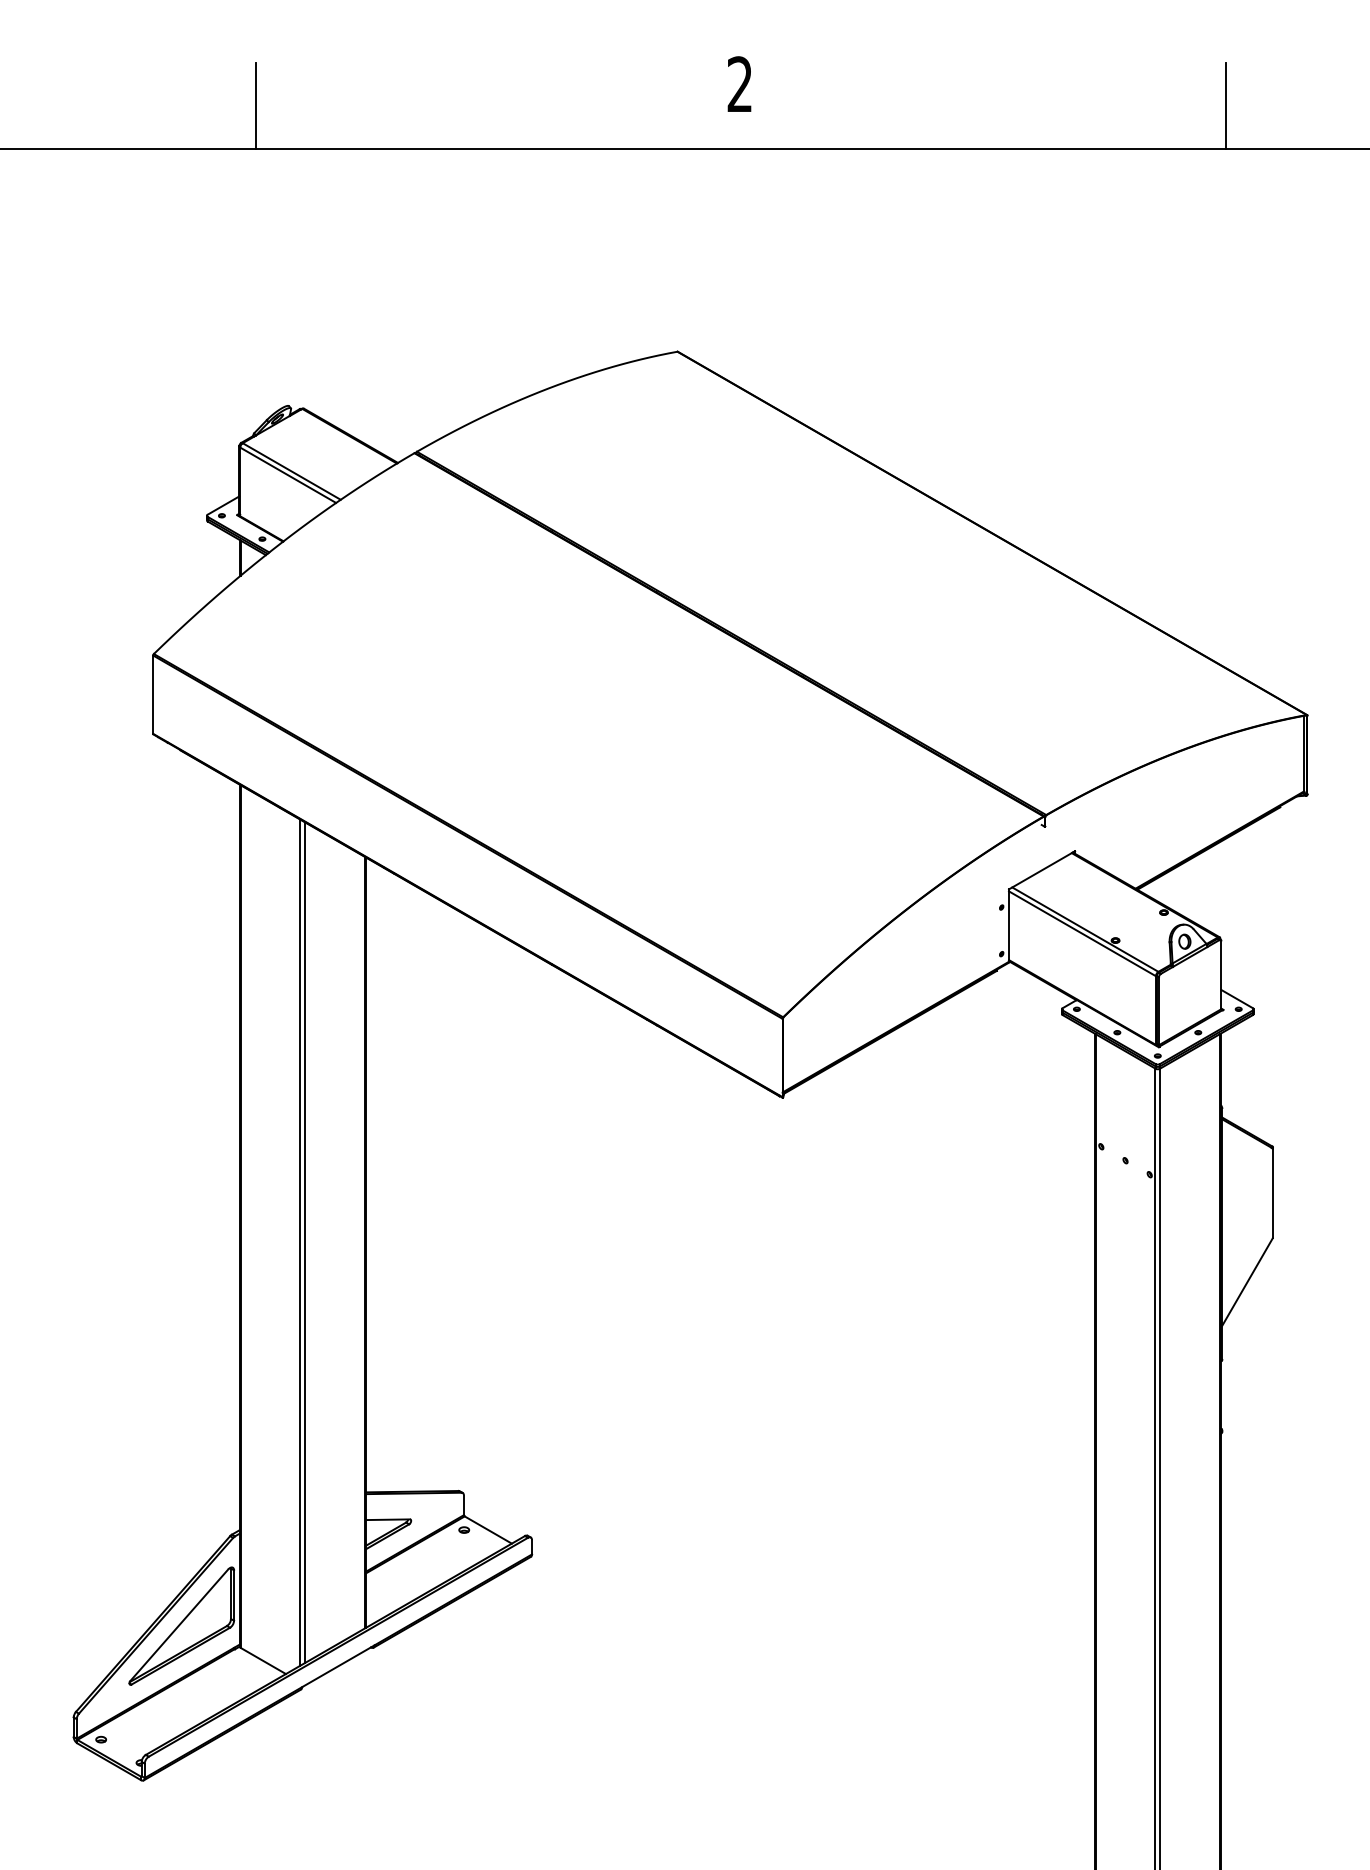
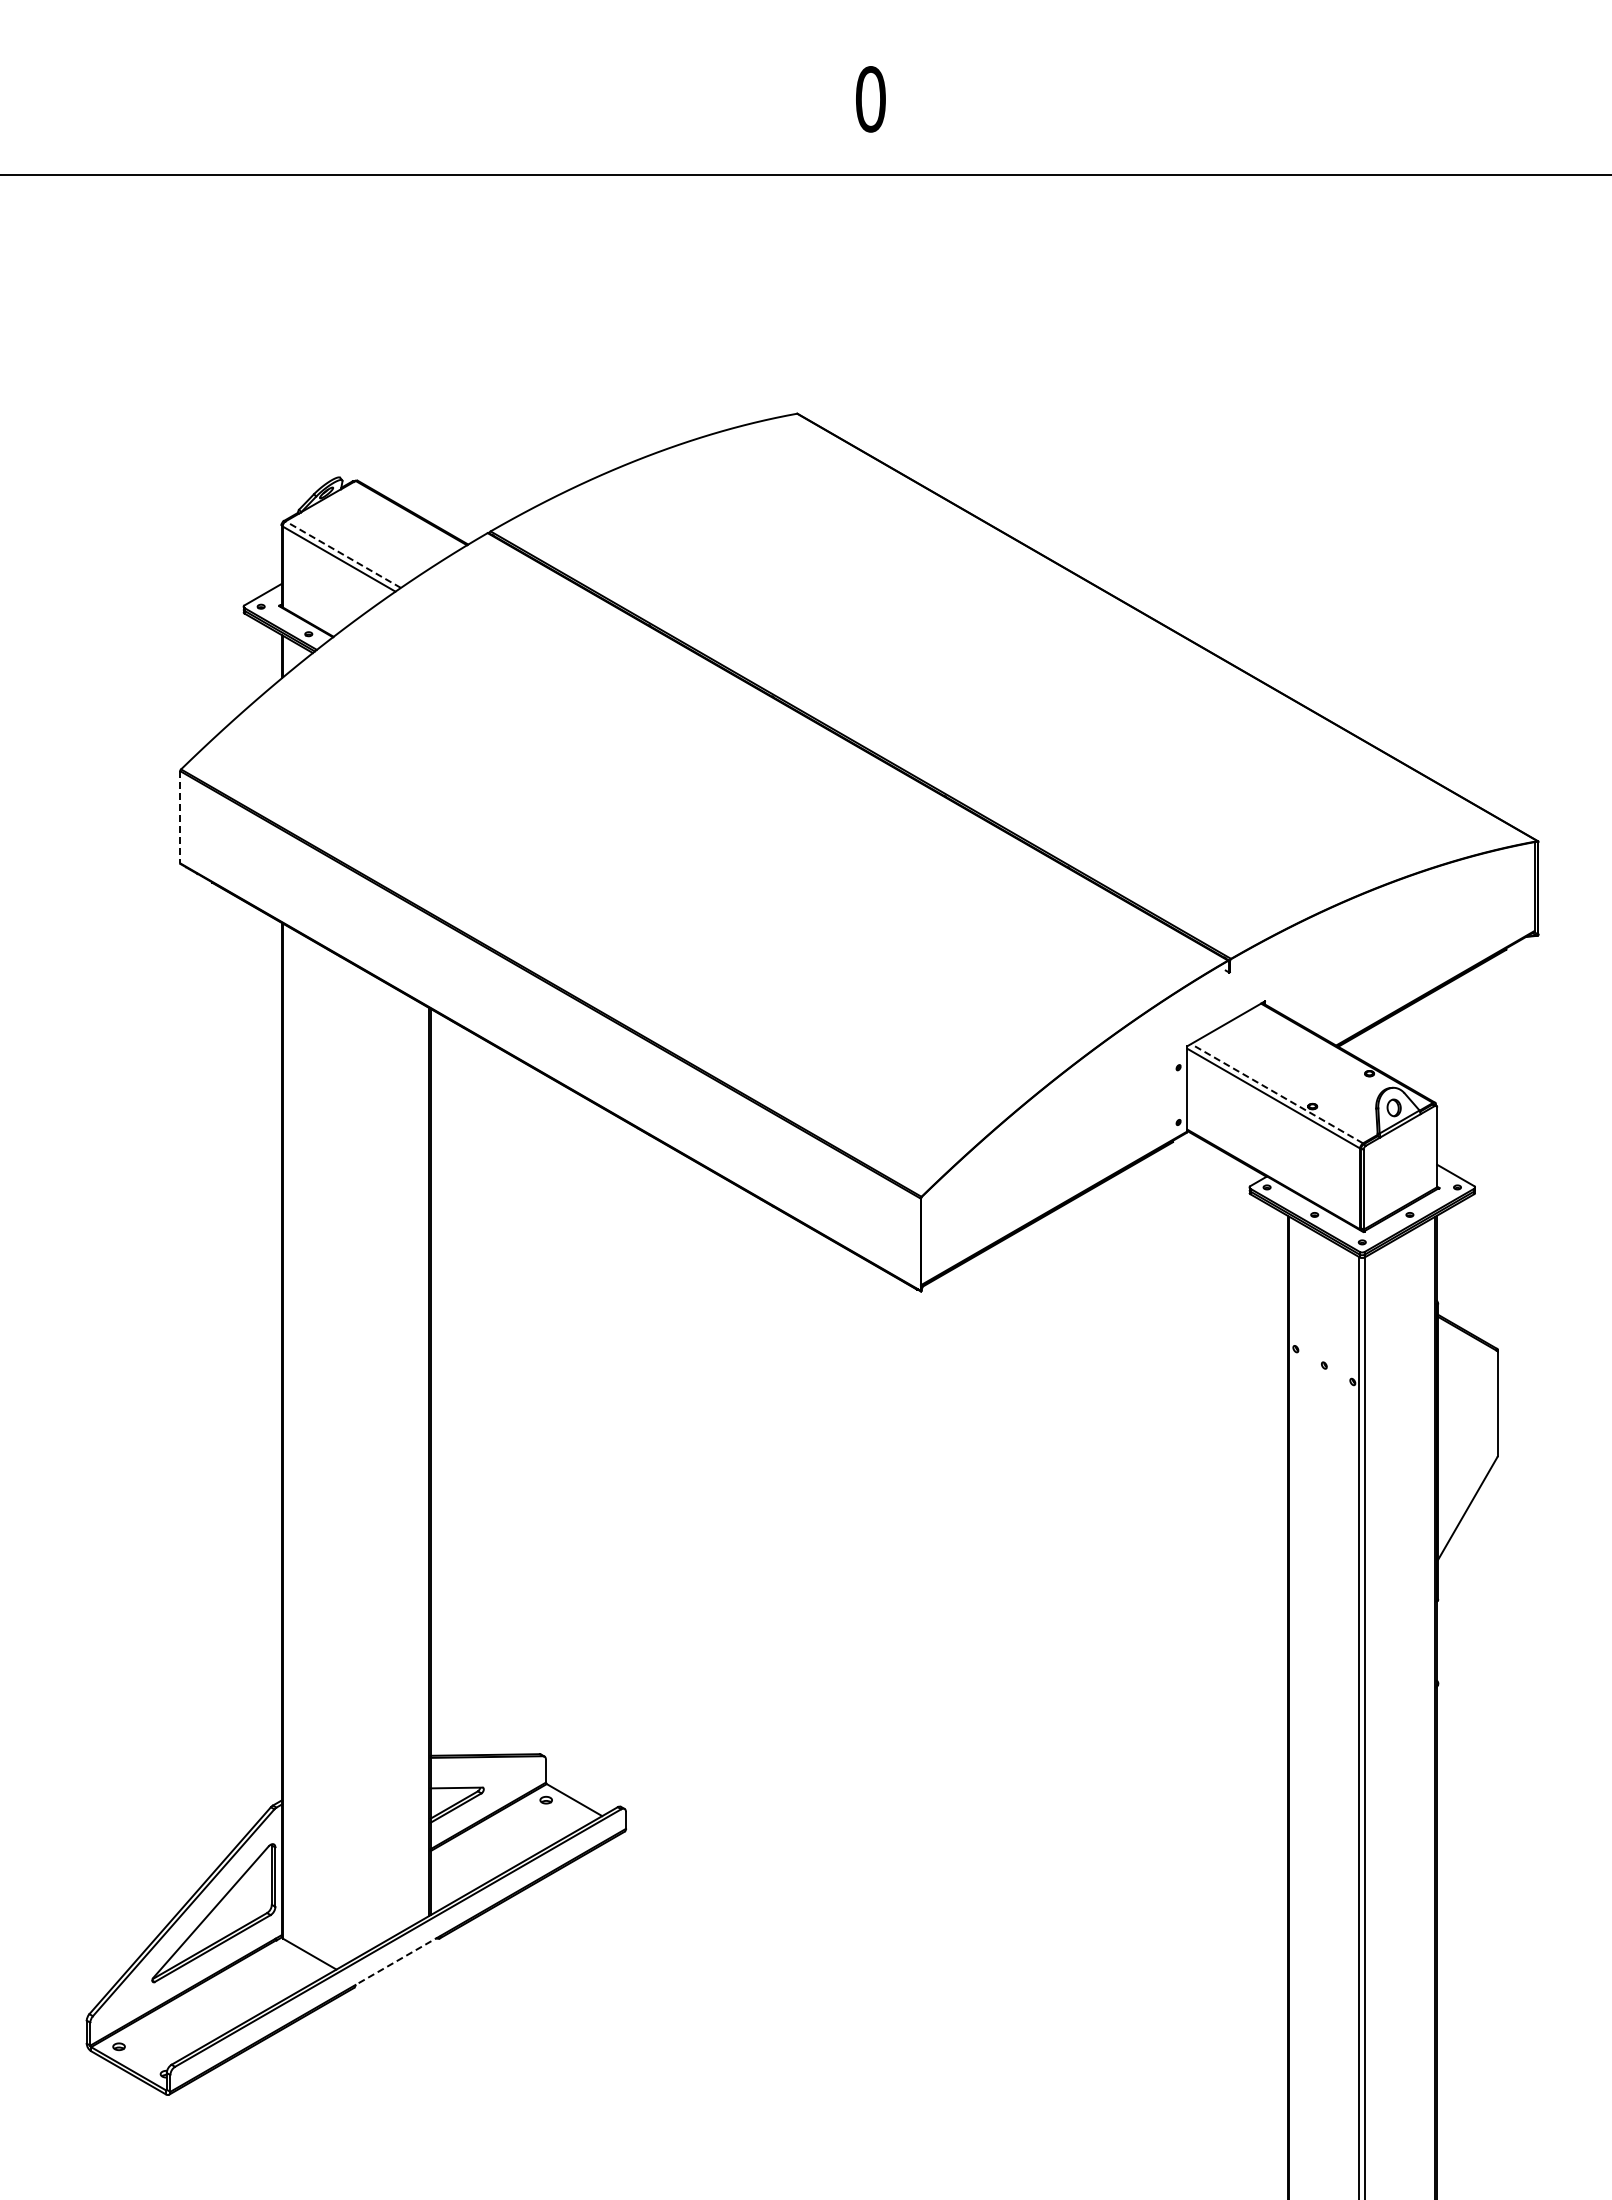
text: (739, 84) -> (870, 99), 2 -> 0
line: (256, 105) -> (301, 124), removed
line: (1225, 105) -> (1442, 124), removed
line: (291, 471) -> (343, 554), solid -> dashed
line: (153, 694) -> (180, 817), solid -> dashed
line: (1084, 929) -> (1276, 1093), solid -> dashed
line: (300, 1242) -> (353, 1461), removed
line: (305, 1242) -> (359, 1461), removed
line: (337, 1666) -> (397, 1960), solid -> dashed

